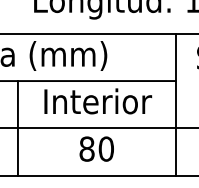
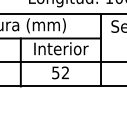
text: (96, 148) -> (60, 72), 80 -> 52

